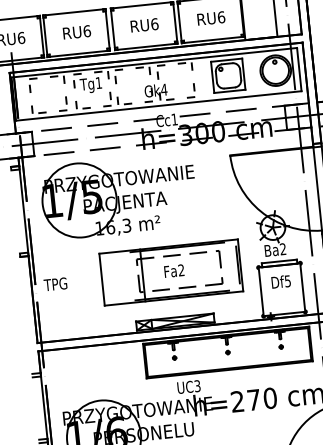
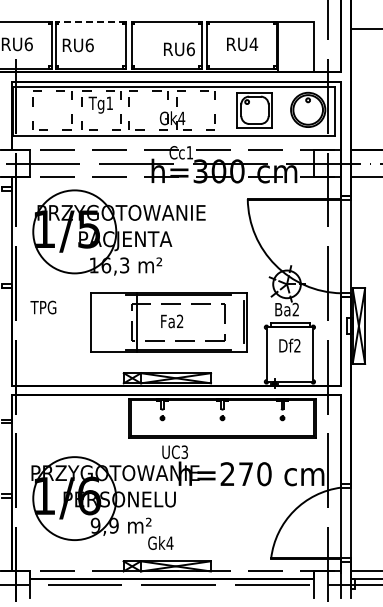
line: (74, 12) -> (90, 21), solid -> dashed
text: (221, 17) -> (253, 44), RU6 -> RU4
text: (144, 25) -> (179, 49), moved
text: (76, 32) -> (77, 45), moved
text: (287, 280) -> (297, 345), Df5 -> Df2
text: (55, 284) -> (43, 307), moved

